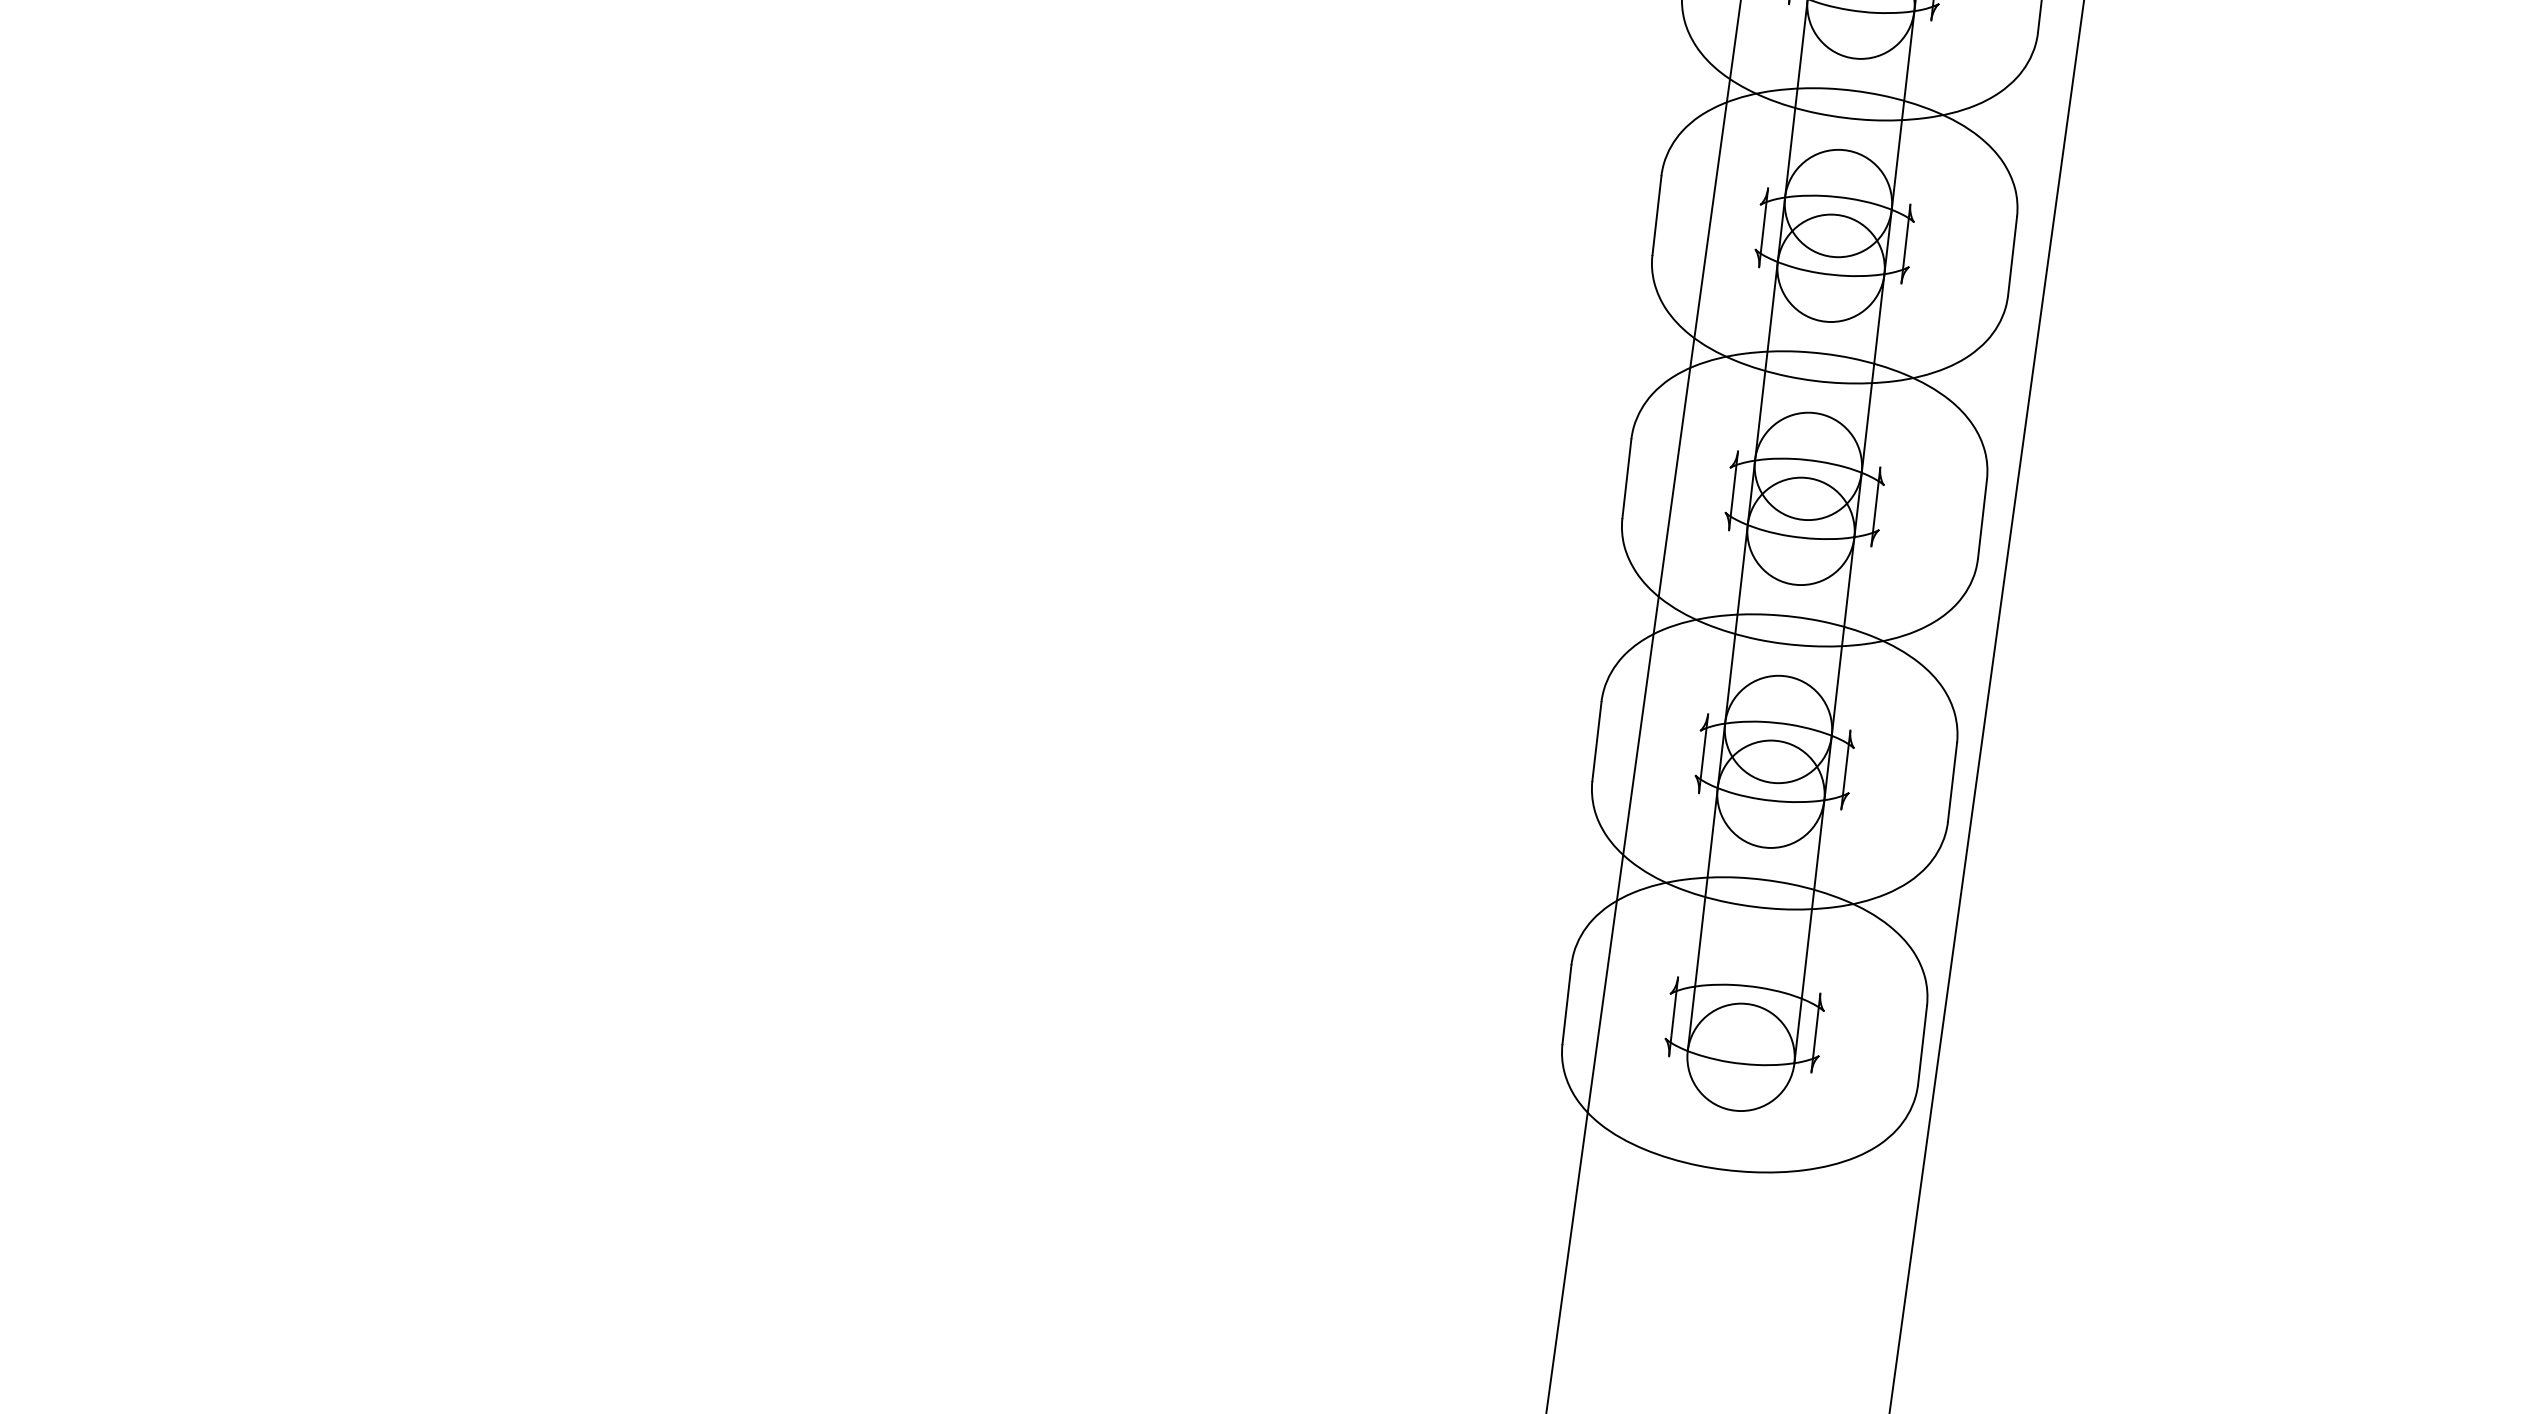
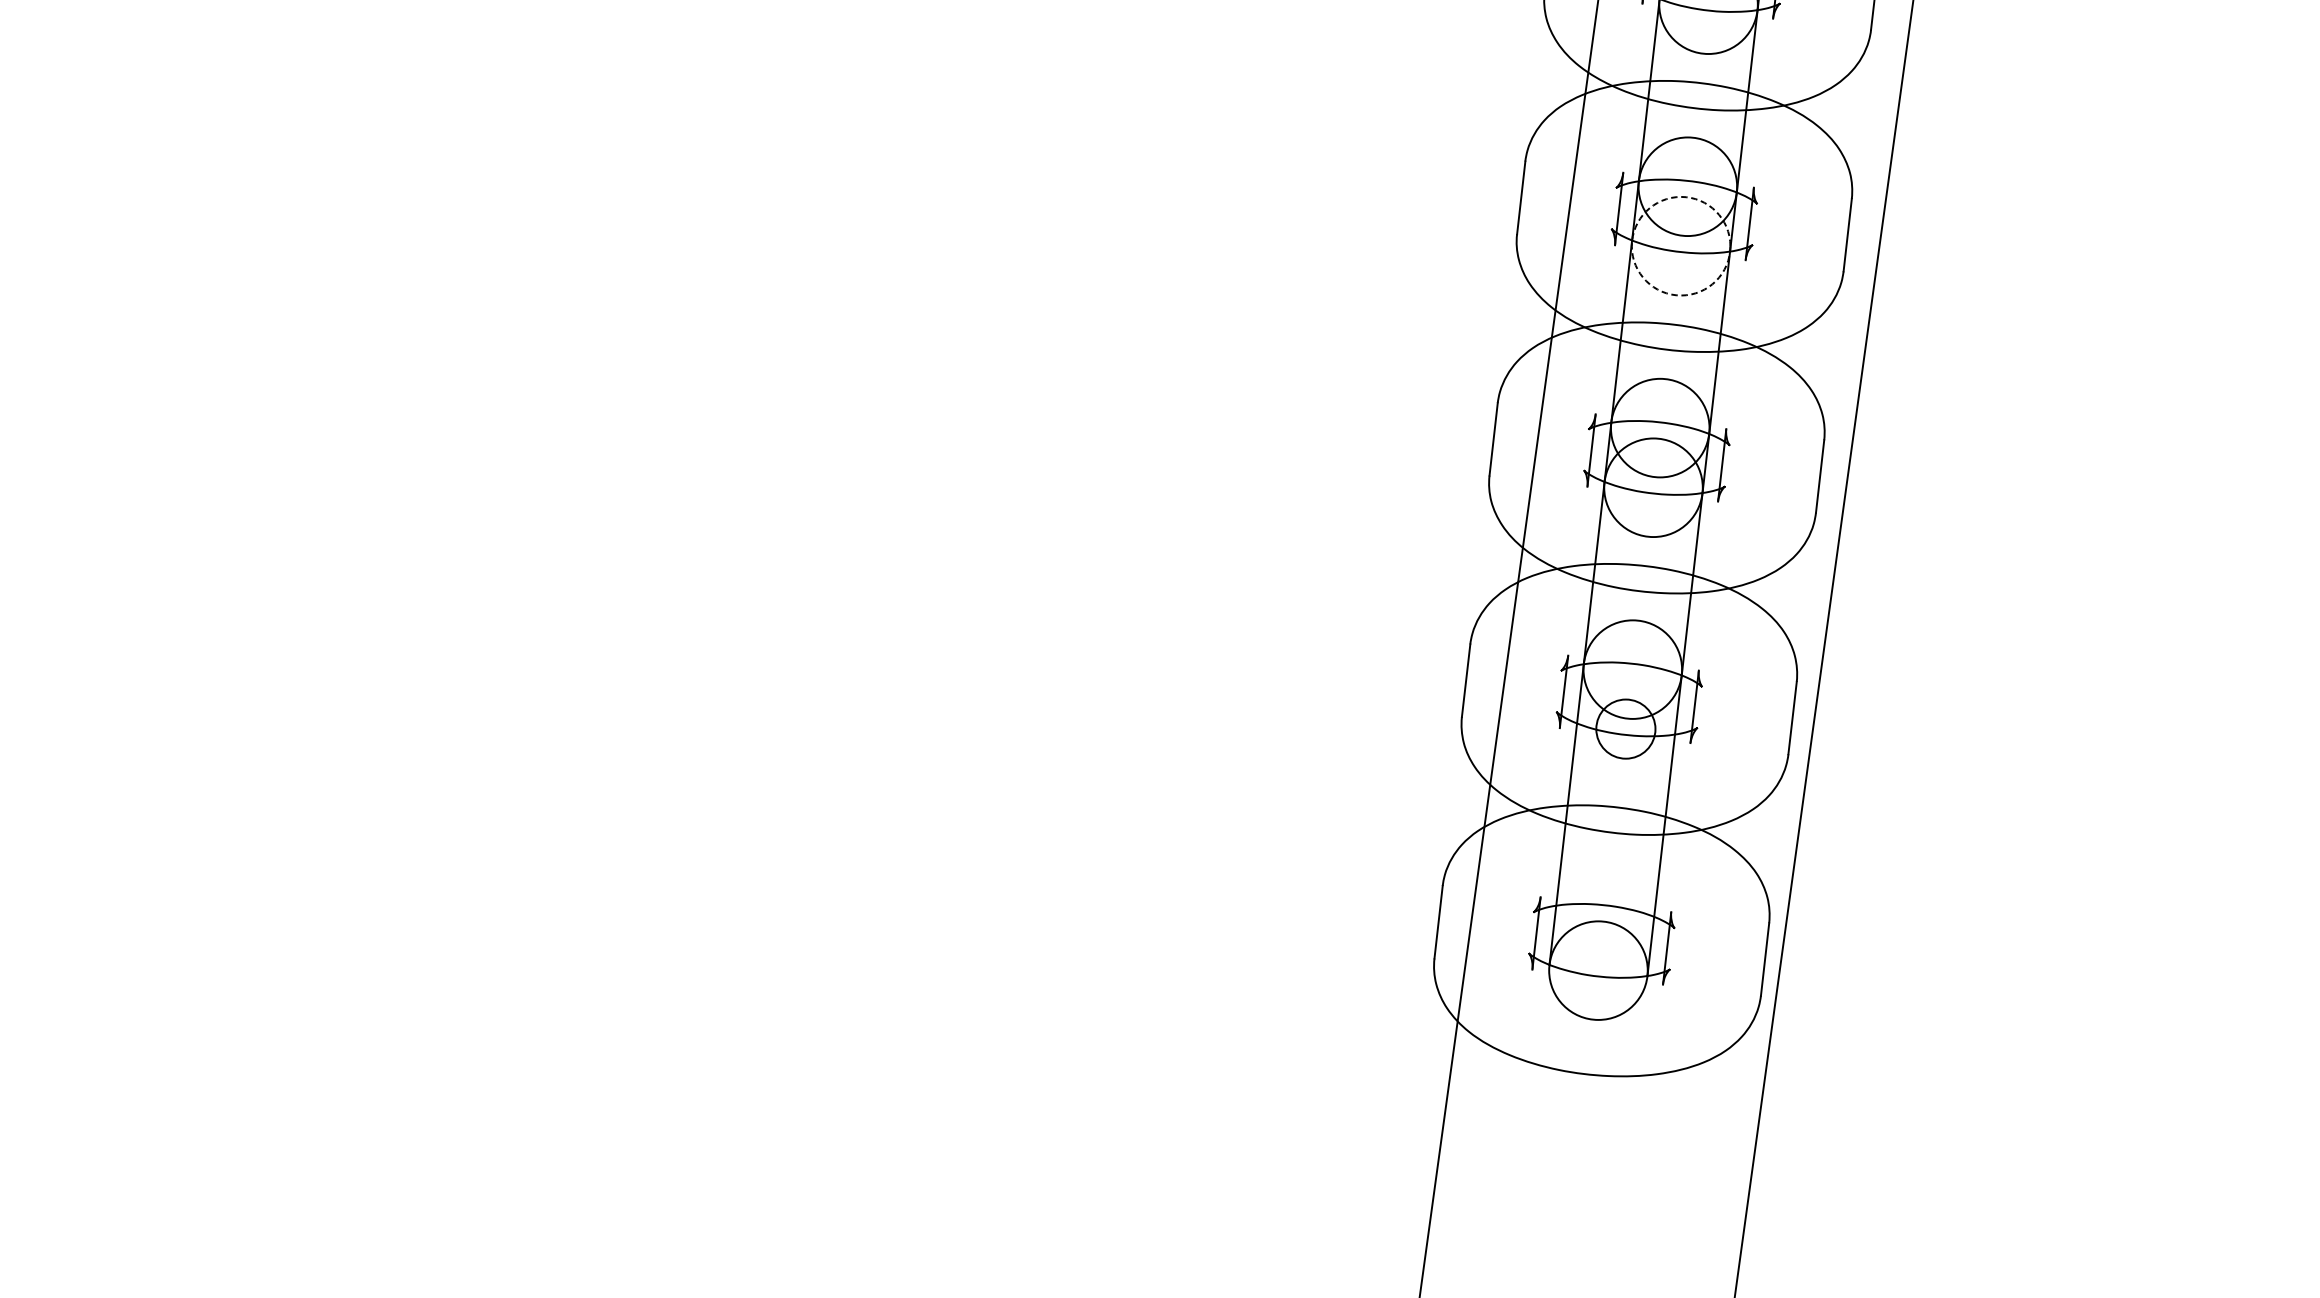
circle: (1830, 268) -> (1680, 246), solid -> dashed
circle: (1770, 793) -> (1625, 728), size x0.6

